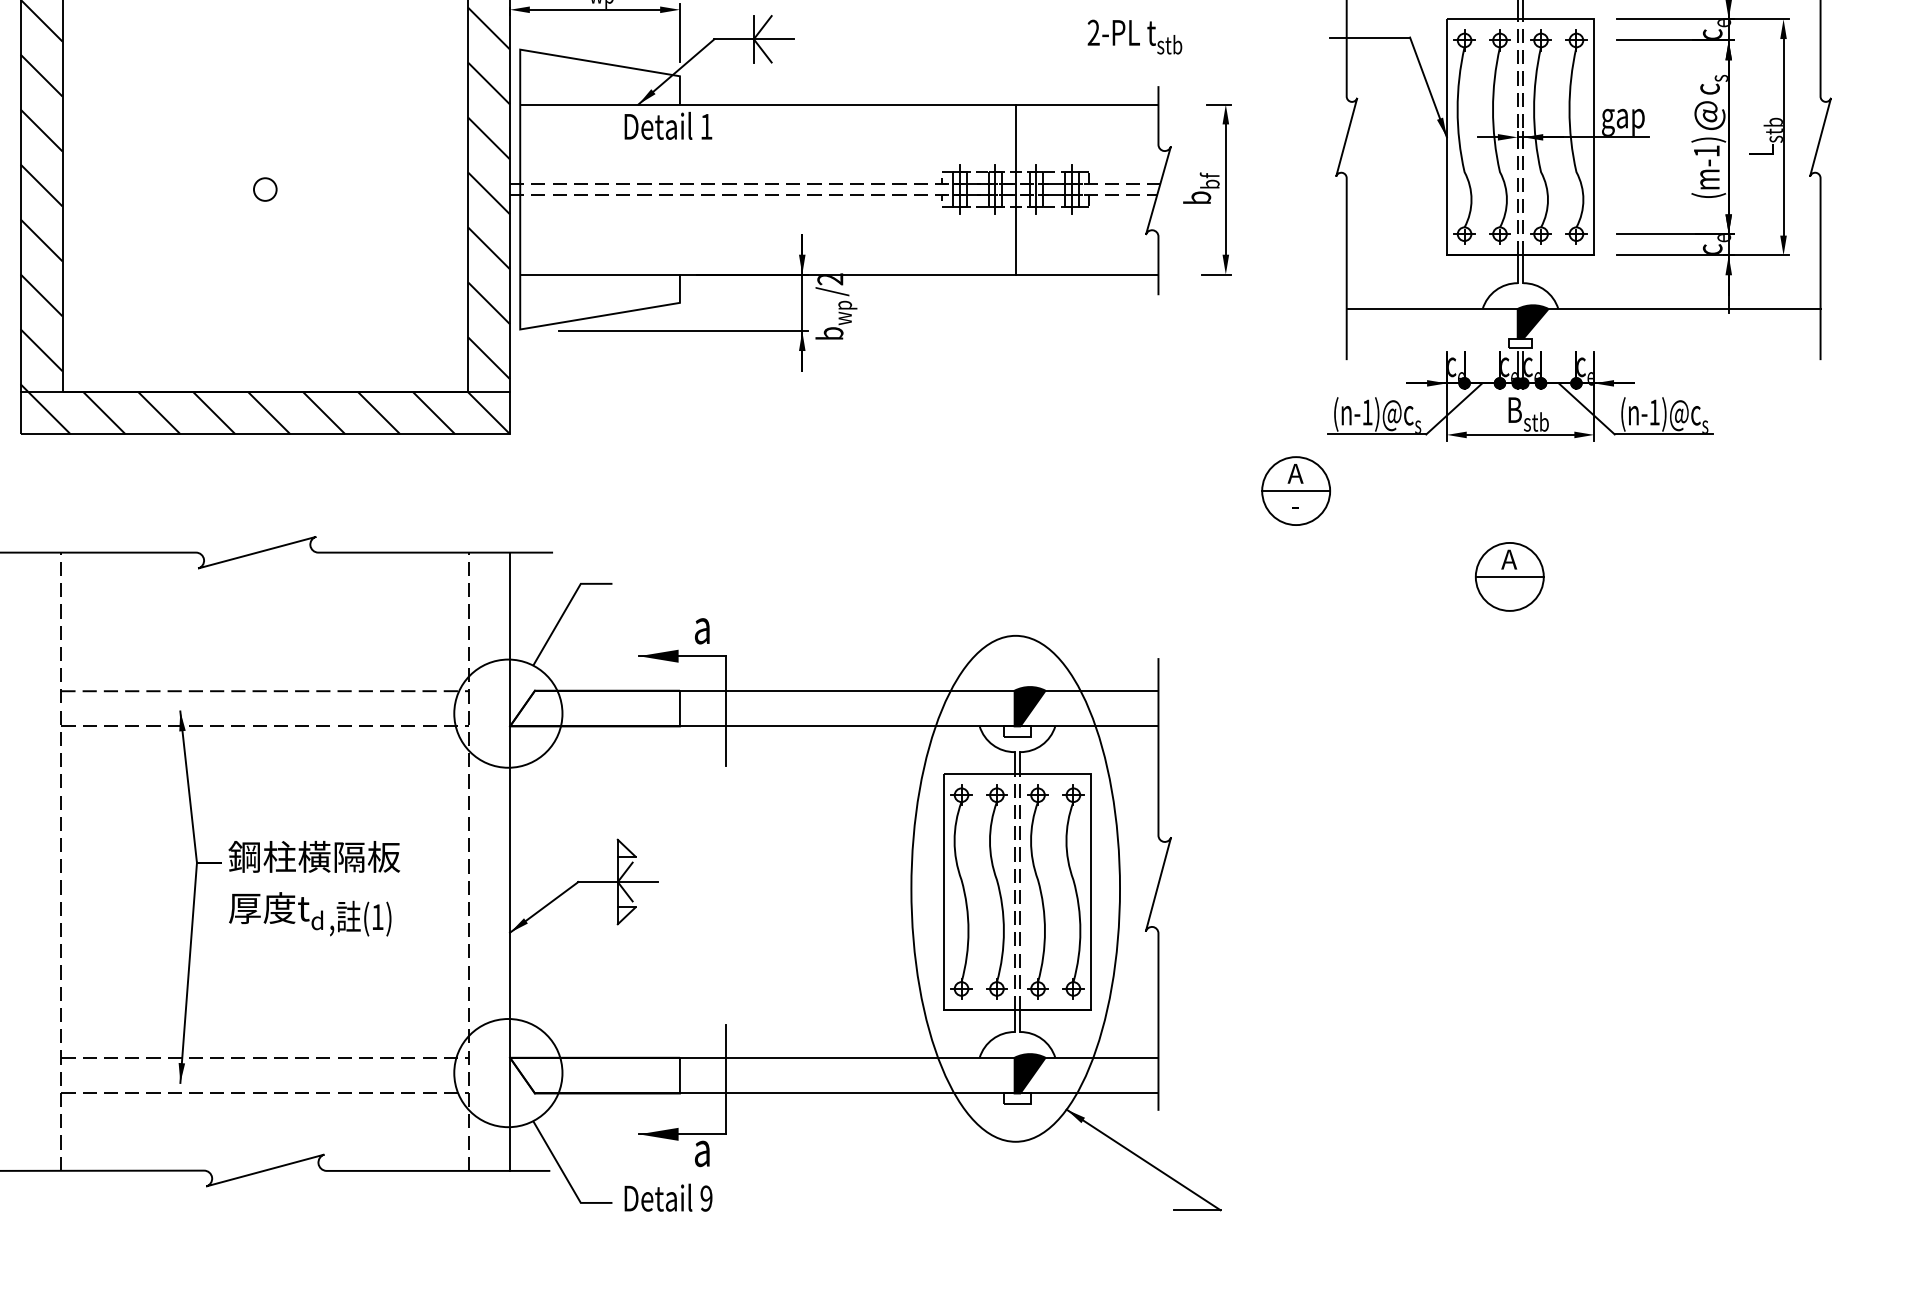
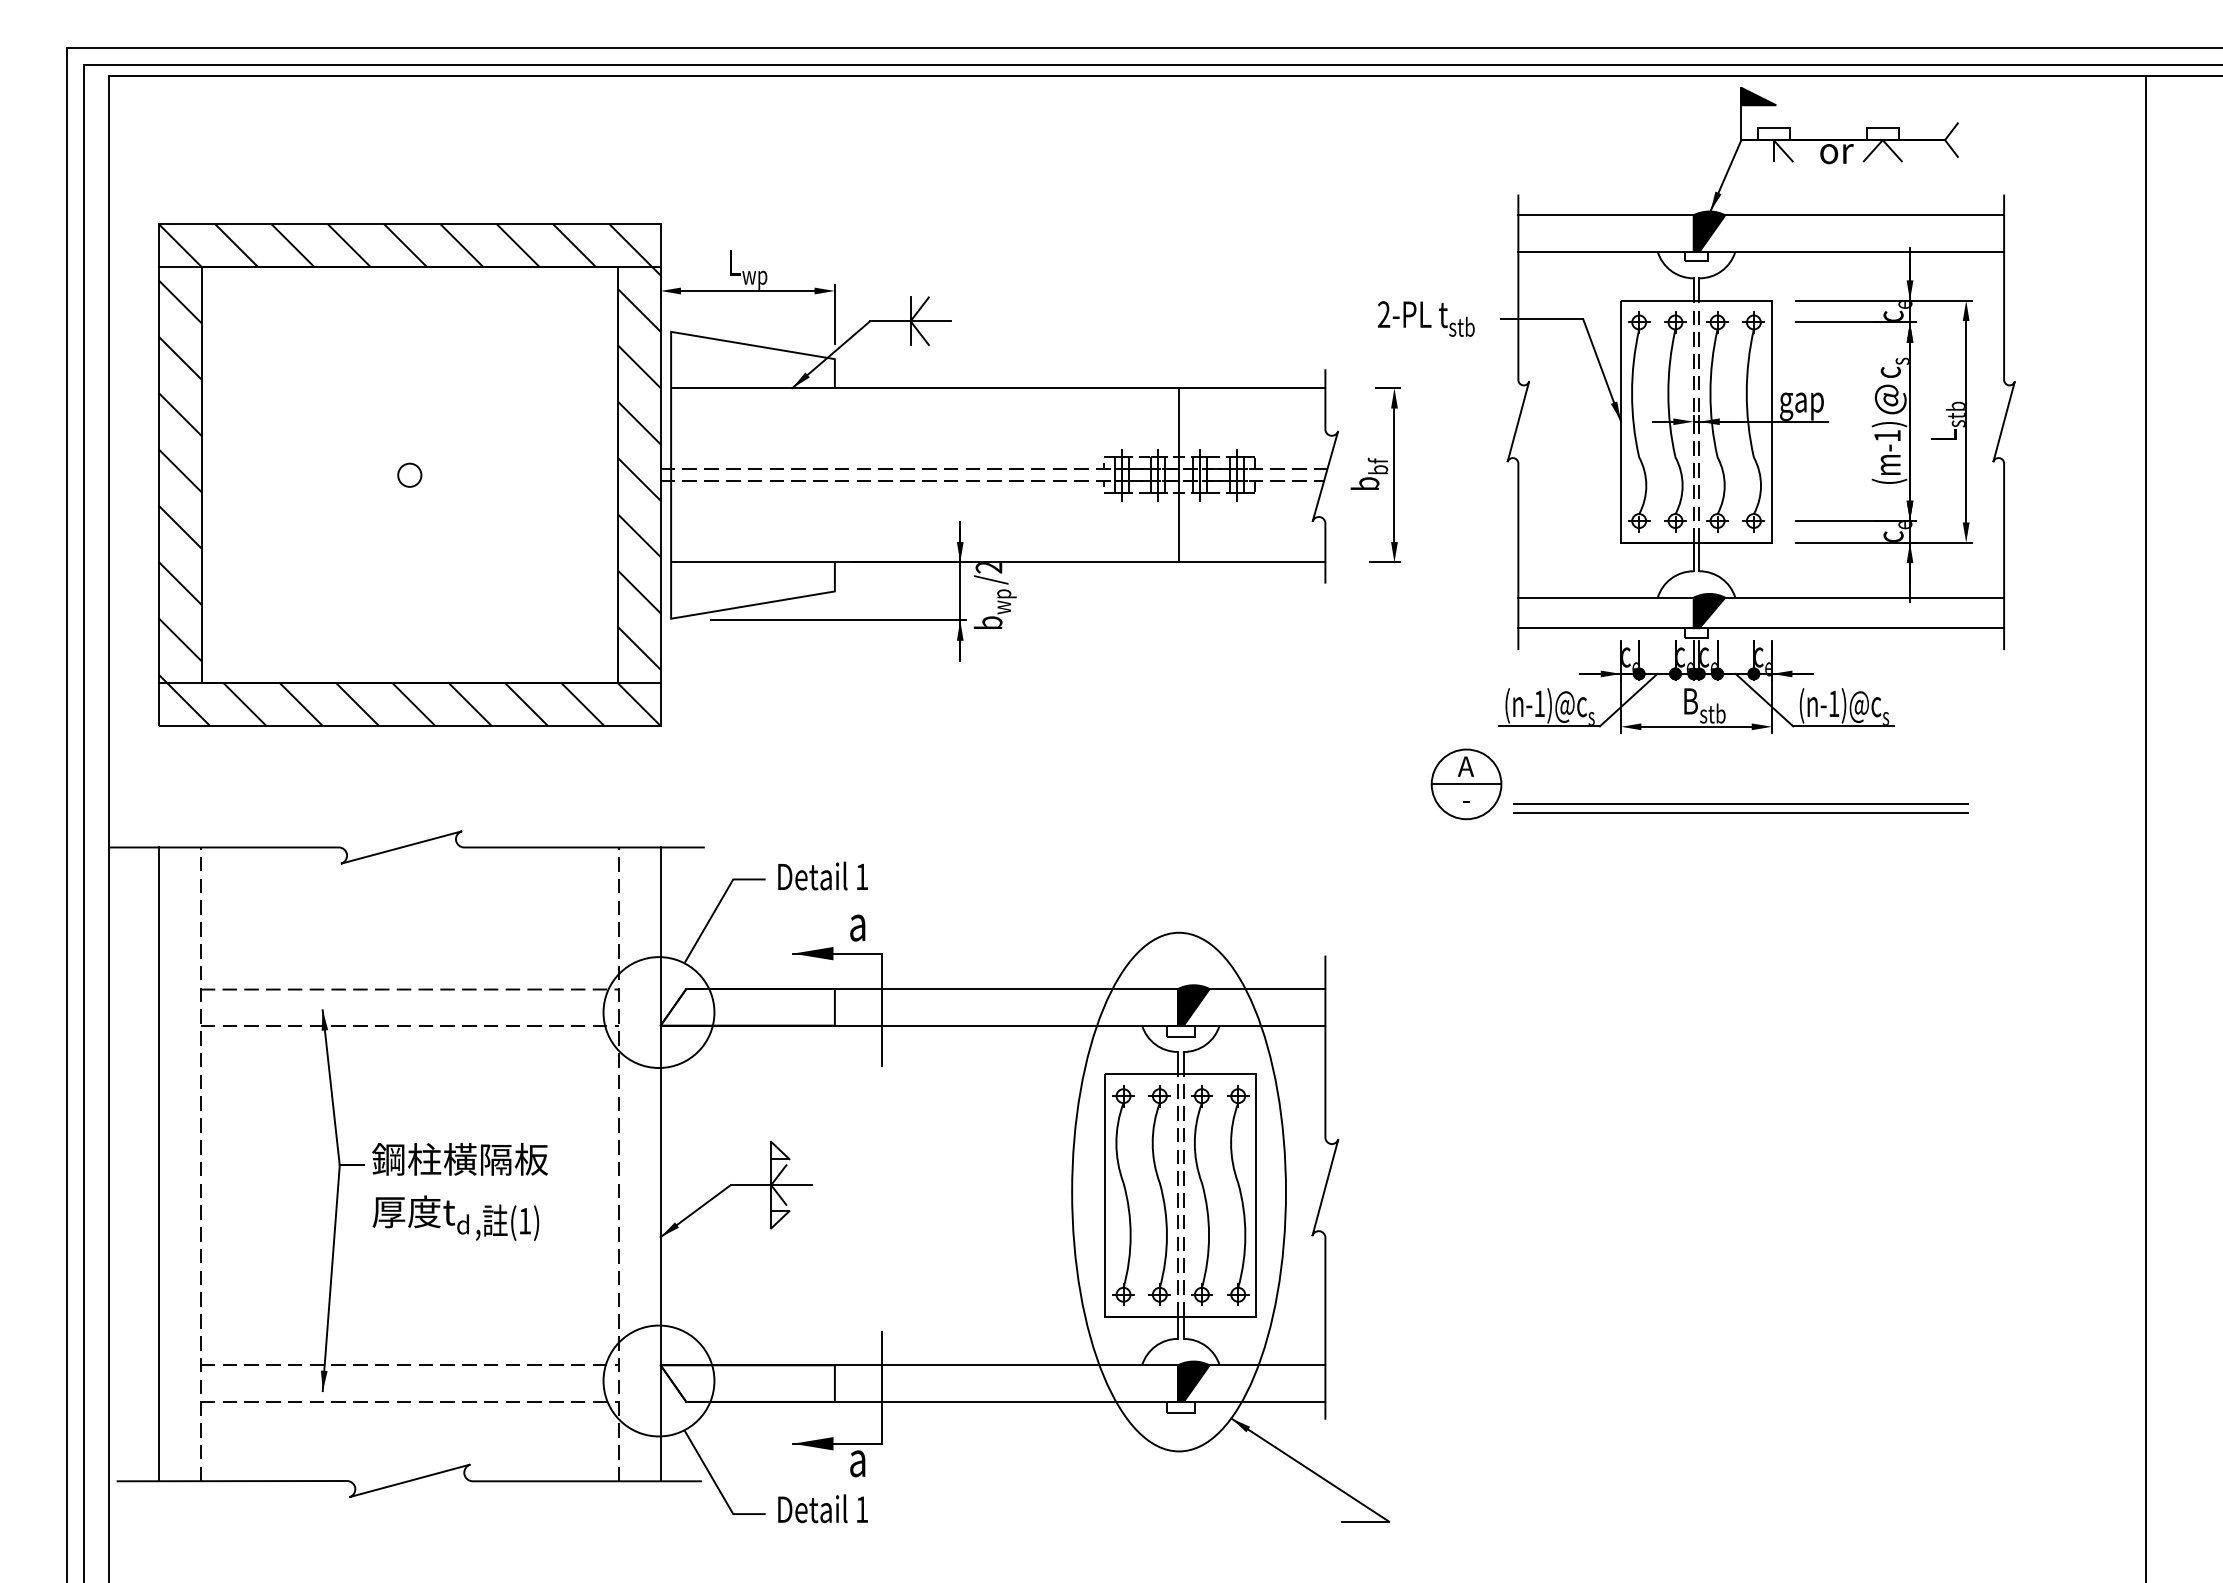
text: (1135, 36) -> (1426, 318), moved
text: (667, 125) -> (822, 875), moved
line: (1583, 339) -> (1761, 628), added
line: (1564, 510) -> (1741, 804), added
line: (1564, 518) -> (1741, 812), added
part: (1509, 577) -> (1685, 872), removed
line: (20, 861) -> (158, 1164), added
text: (706, 1198) -> (862, 1509), 9 -> 1

